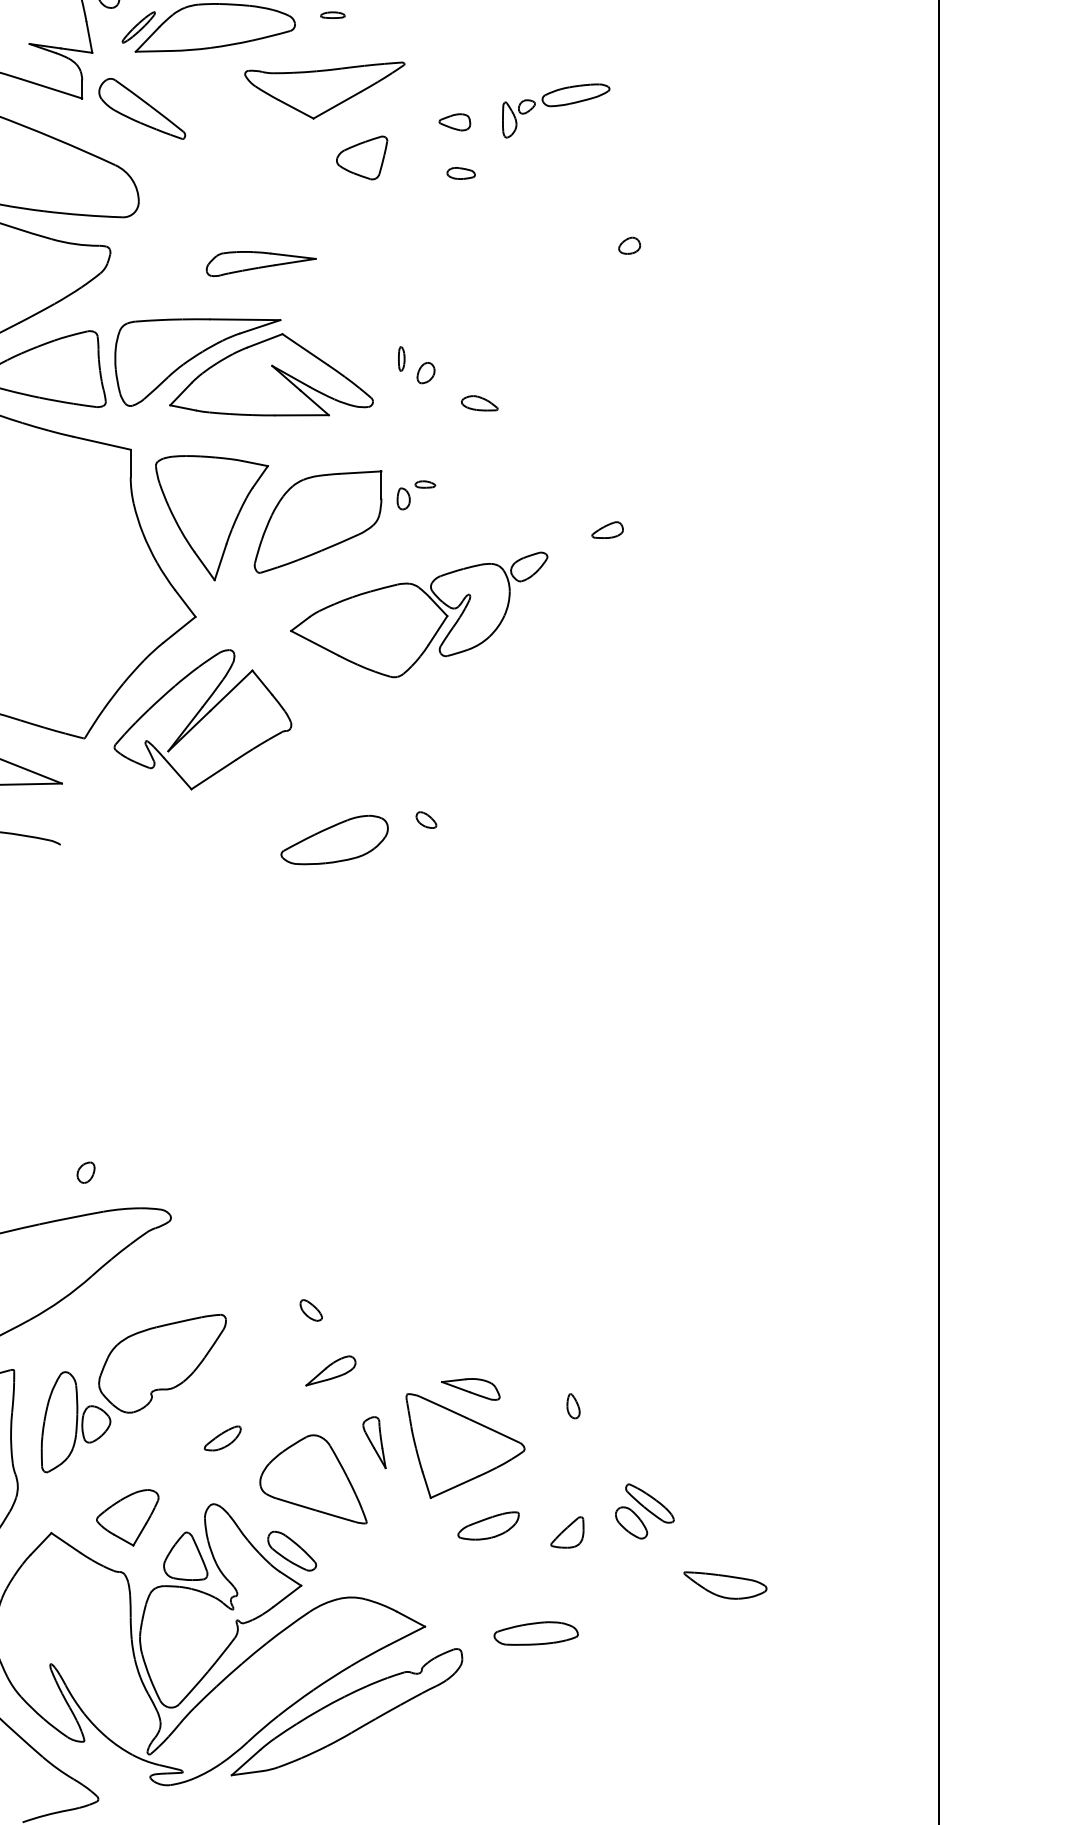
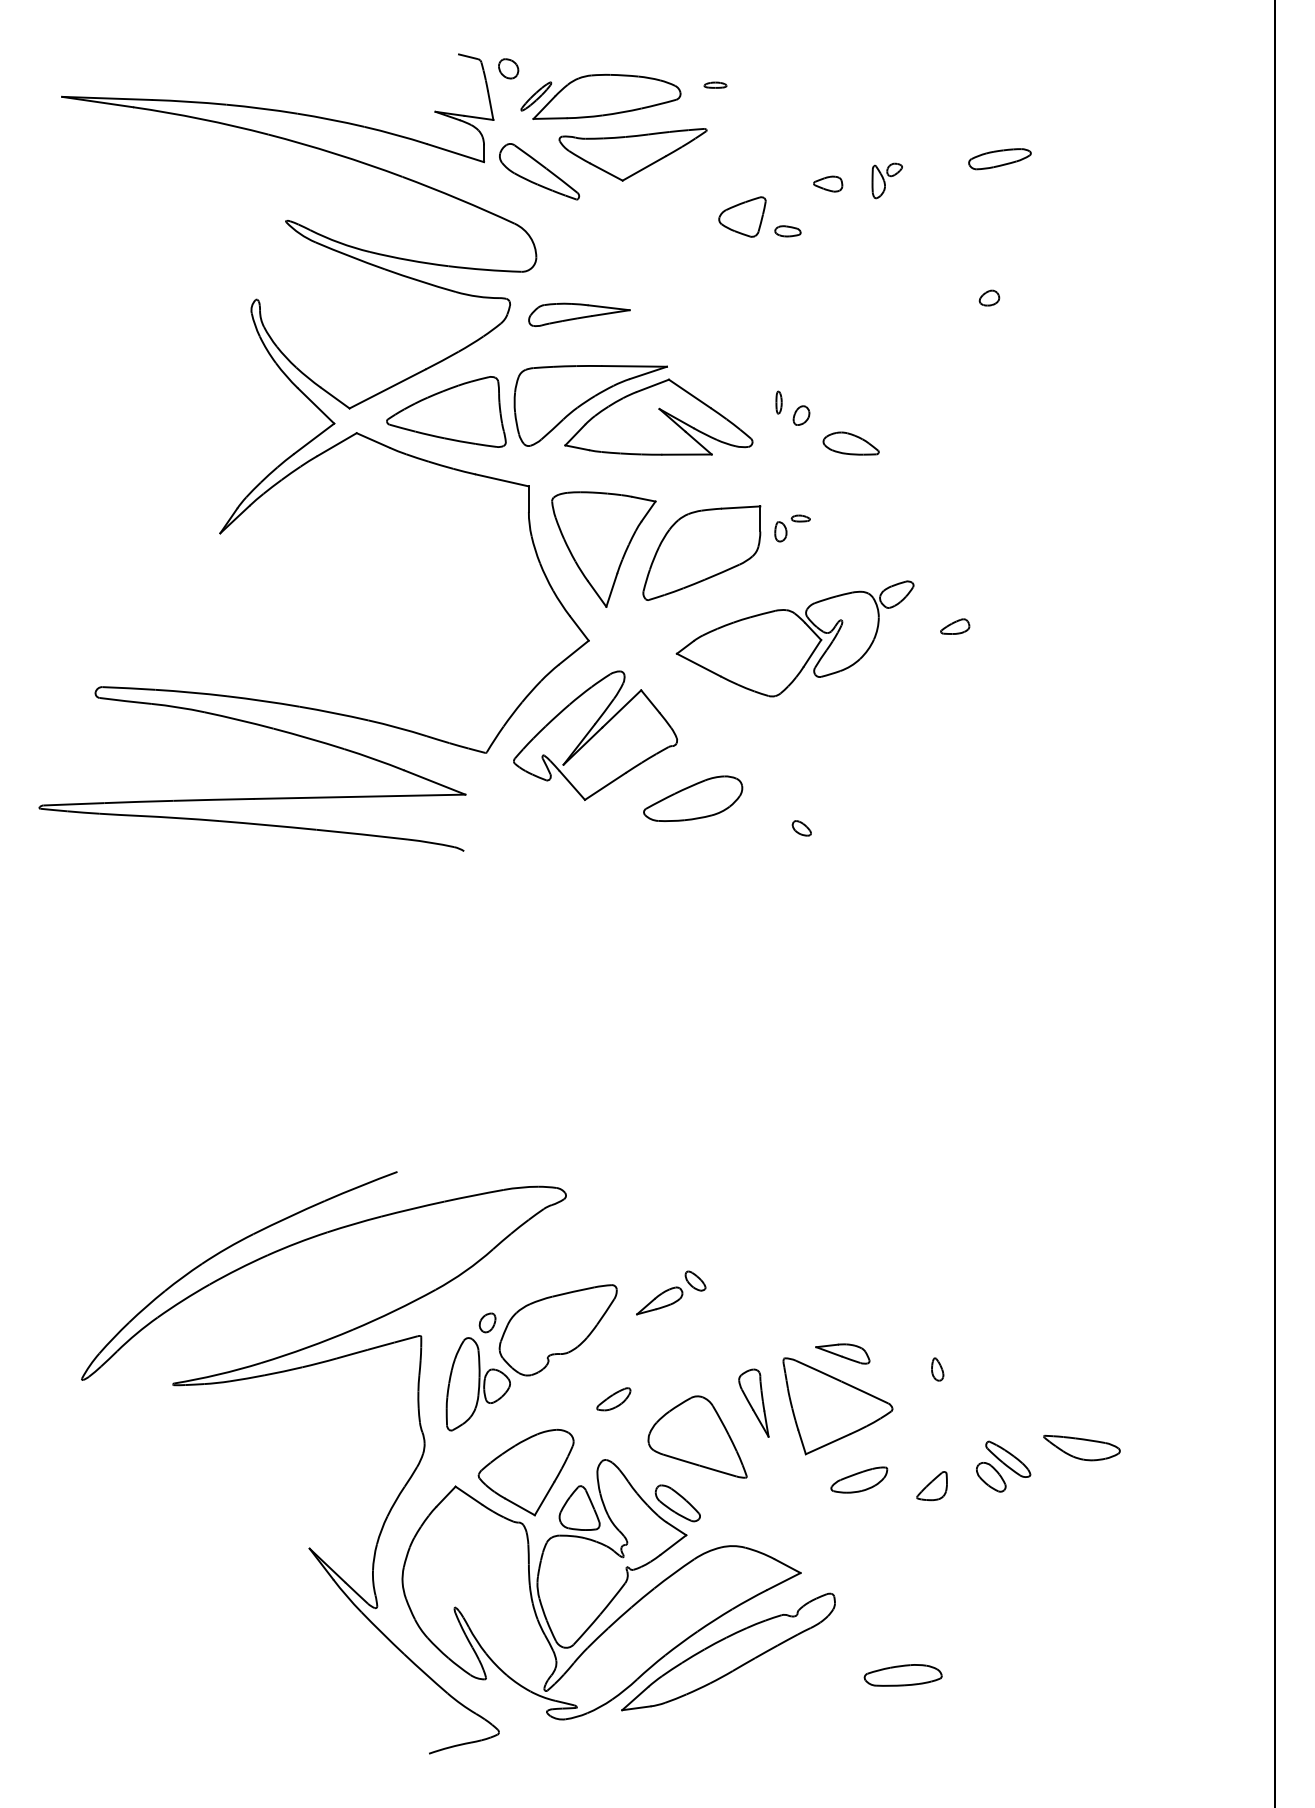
part: (324, 90) -> (632, 154), moved
part: (575, 95) -> (999, 159), moved
part: (460, 173) -> (787, 231), moved
part: (261, 263) -> (579, 314), moved
part: (479, 403) -> (850, 443), size x1.67
part: (607, 529) -> (955, 626), moved
part: (335, 839) -> (693, 798), moved
part: (85, 1172) -> (487, 1322), moved
part: (330, 1370) -> (659, 1300), moved
part: (374, 1441) -> (753, 1402), size x1.43
part: (127, 1517) -> (525, 1472), size x1.67
part: (724, 1584) -> (1081, 1447), moved
part: (535, 1633) -> (902, 1675), moved

